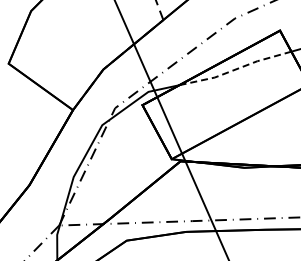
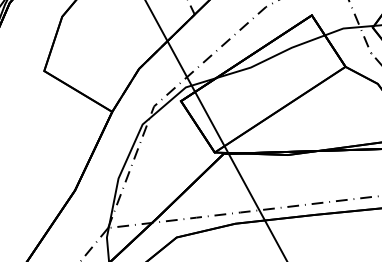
line: (235, 70) -> (270, 58), dashed -> solid

